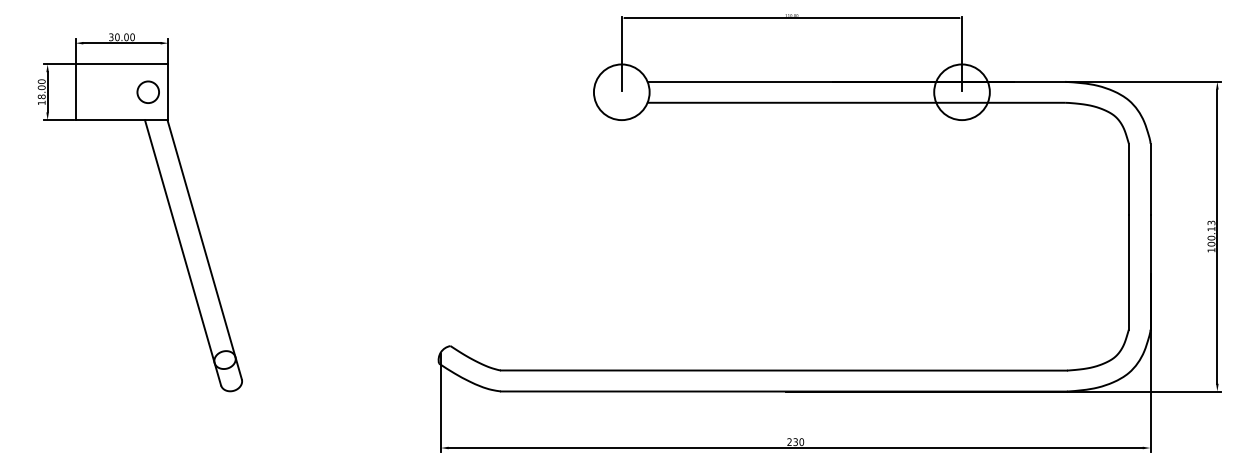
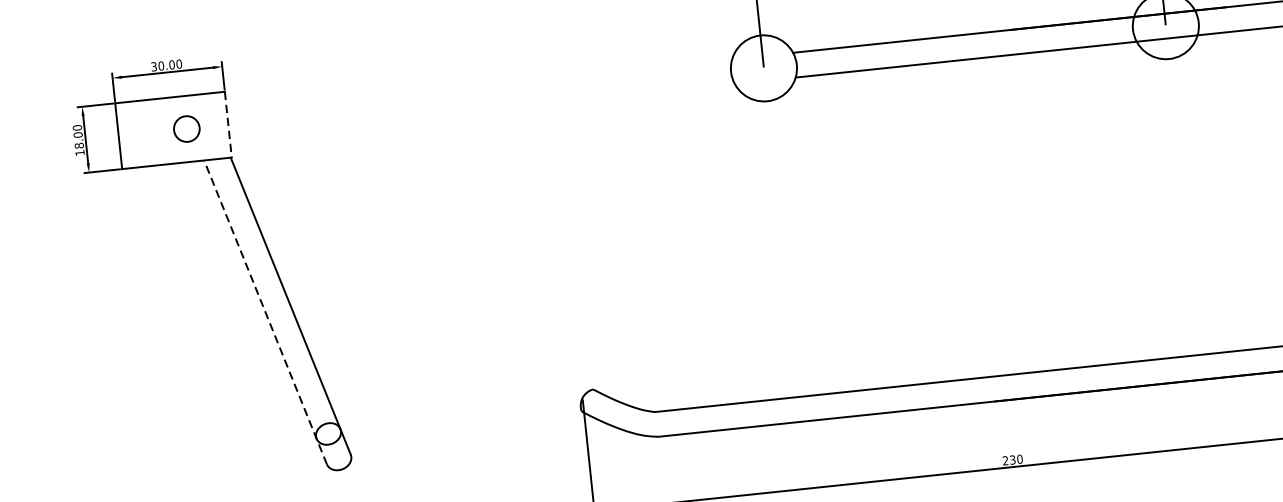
circle: (147, 91) -> (185, 128), moved
line: (168, 92) -> (228, 124), solid -> dashed
line: (183, 252) -> (266, 312), solid -> dashed

